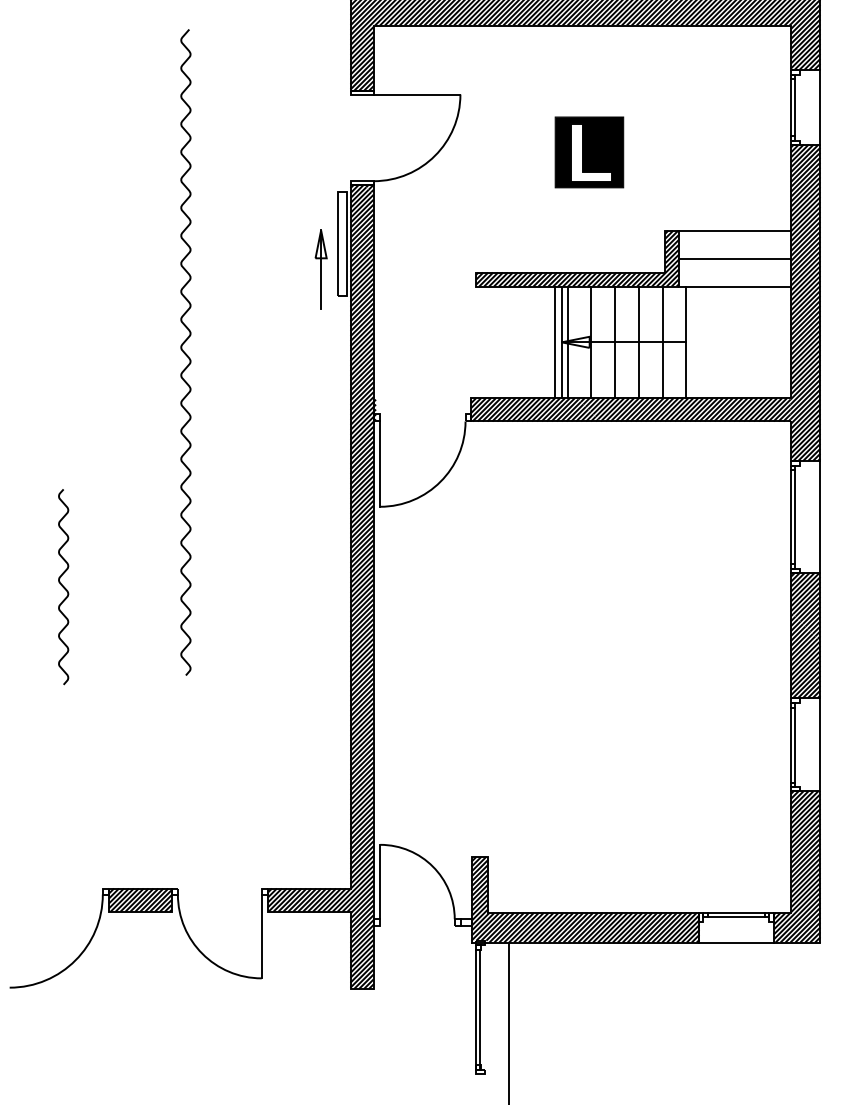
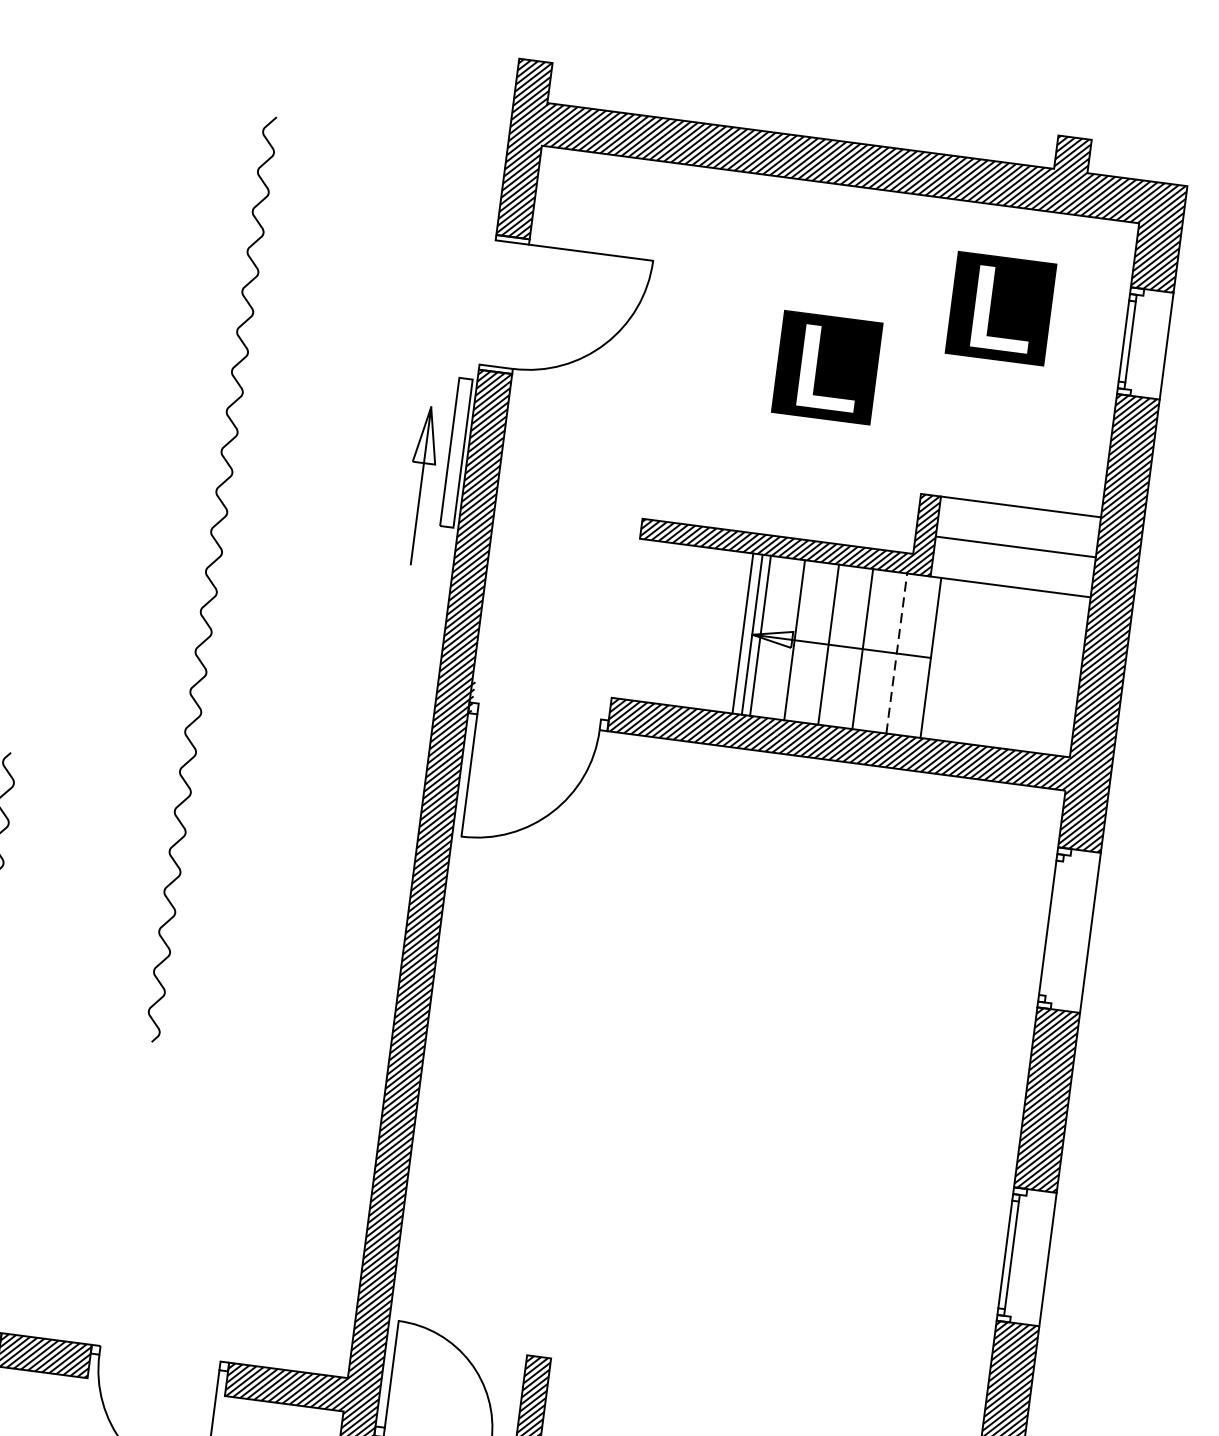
part: (703, 96) -> (1001, 308), added
part: (320, 269) -> (420, 485), size x1.4
line: (662, 342) -> (896, 653), solid -> dashed
line: (795, 517) -> (1054, 929), removed

